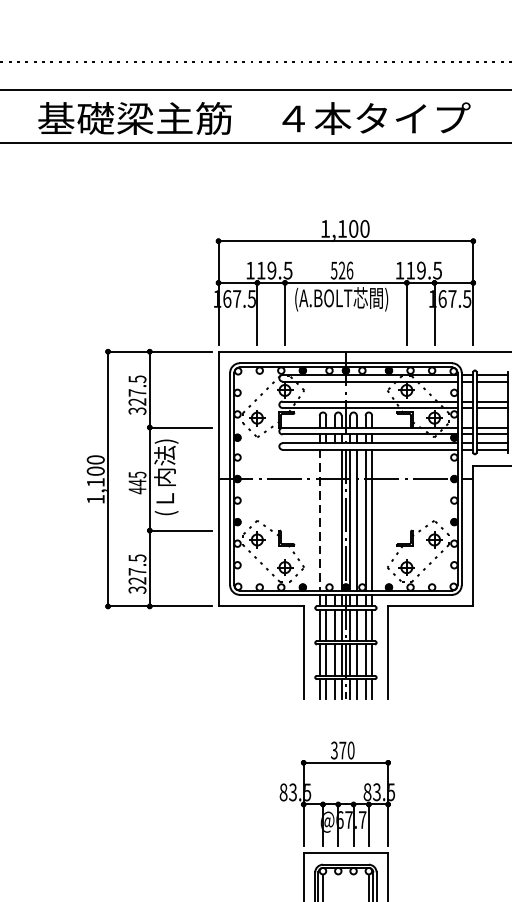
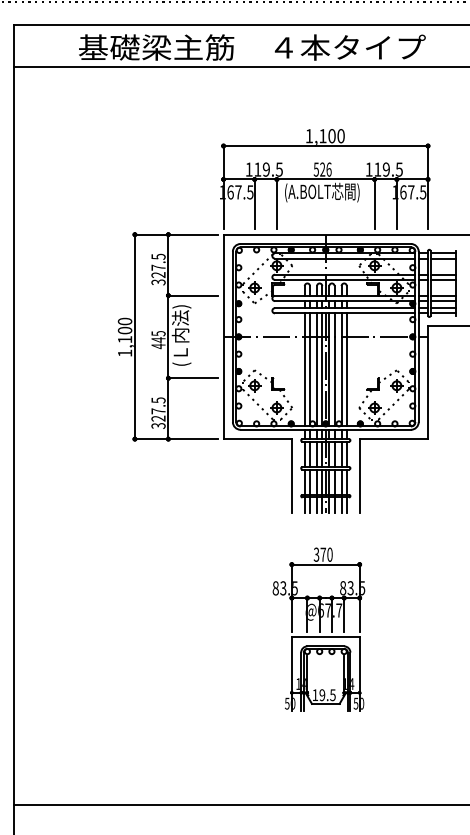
line: (319, 519) -> (304, 369), dashed -> solid
line: (326, 519) -> (310, 369), added
line: (335, 519) -> (317, 369), added

